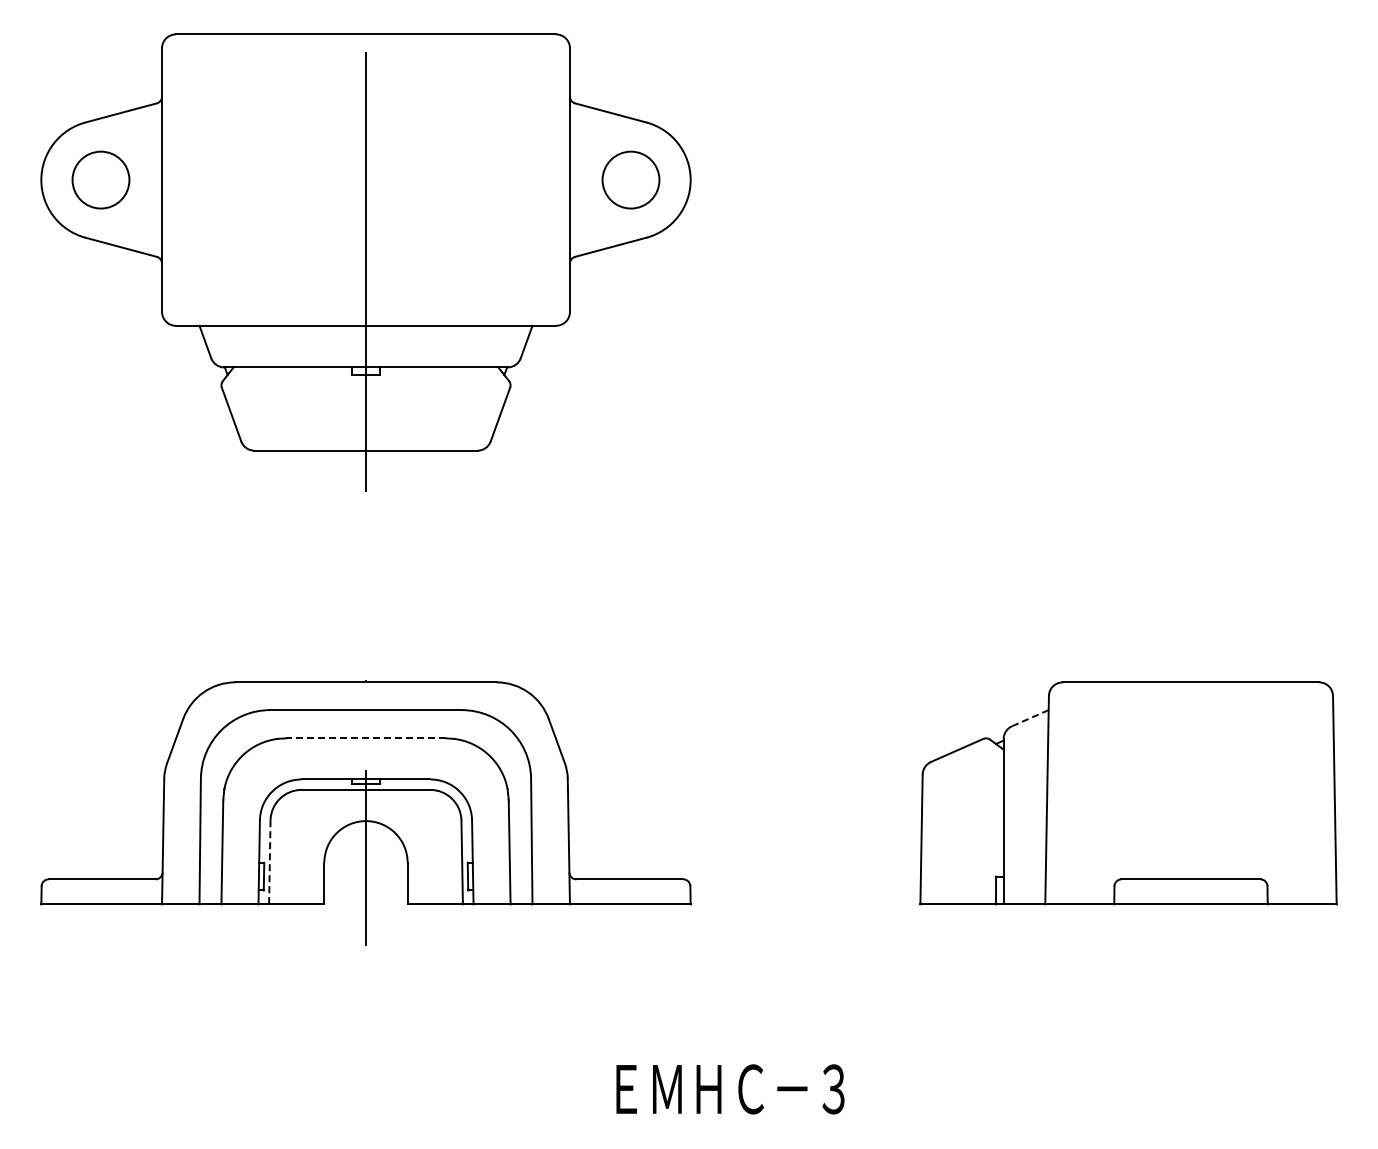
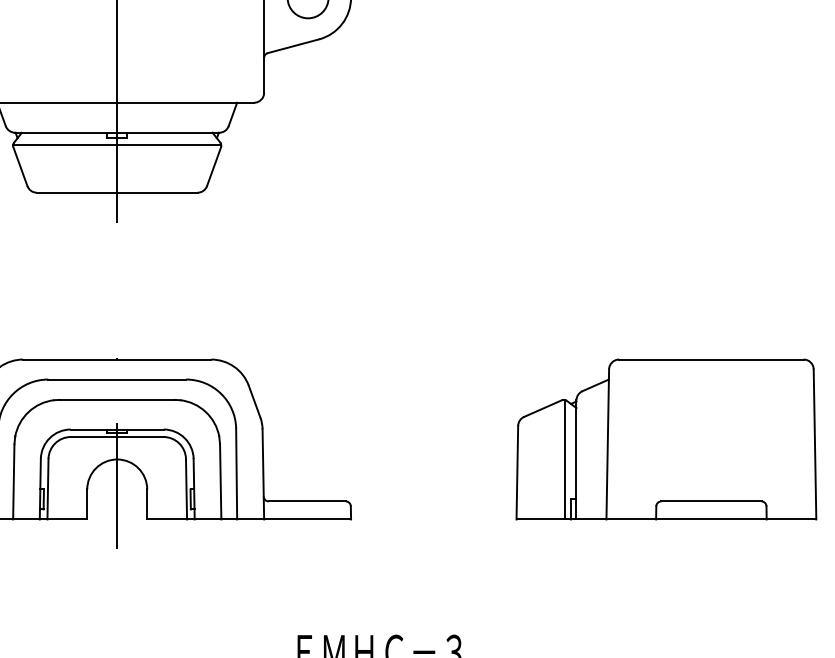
line: (365, 384) -> (116, 145), added
line: (1029, 718) -> (595, 385), dashed -> solid
line: (366, 738) -> (117, 399), dashed -> solid
line: (987, 821) -> (564, 459), added
line: (269, 862) -> (47, 489), dashed -> solid

